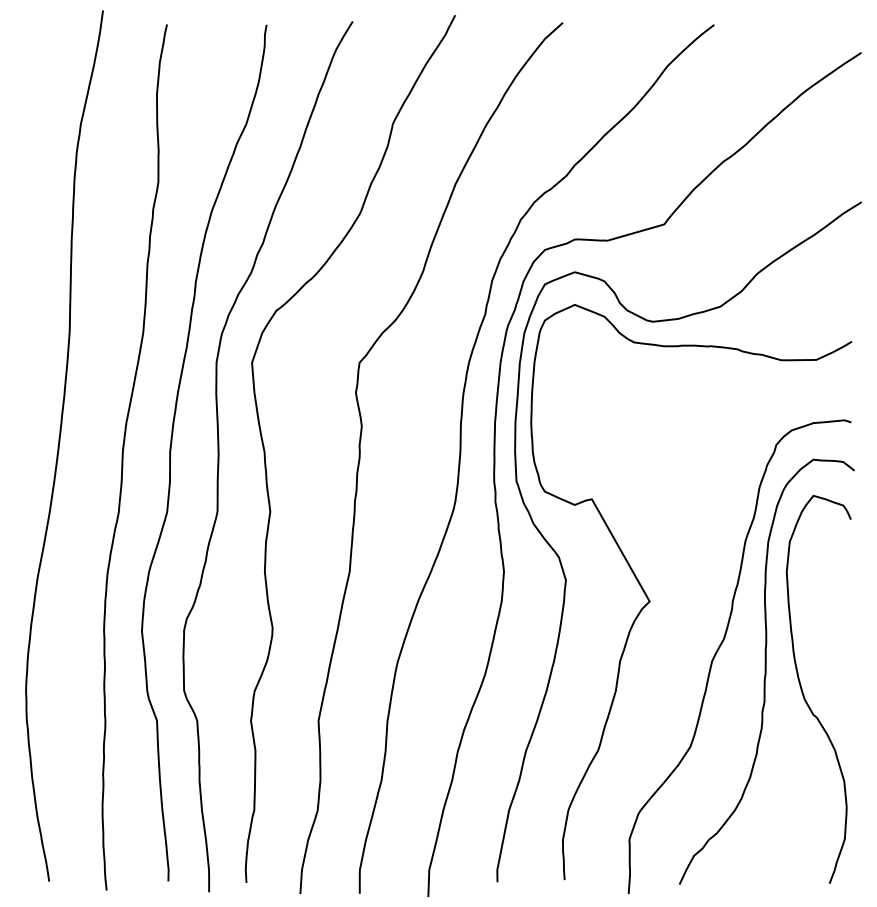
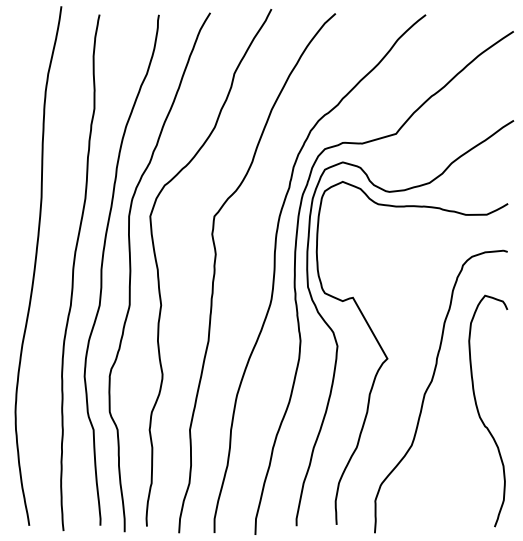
curve: (765, 671) -> (456, 400), removed

